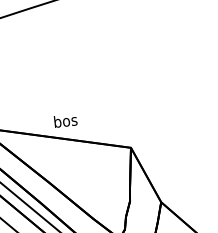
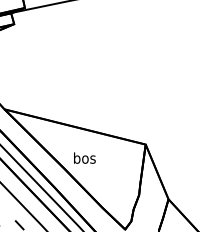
text: (65, 120) -> (84, 157), moved

